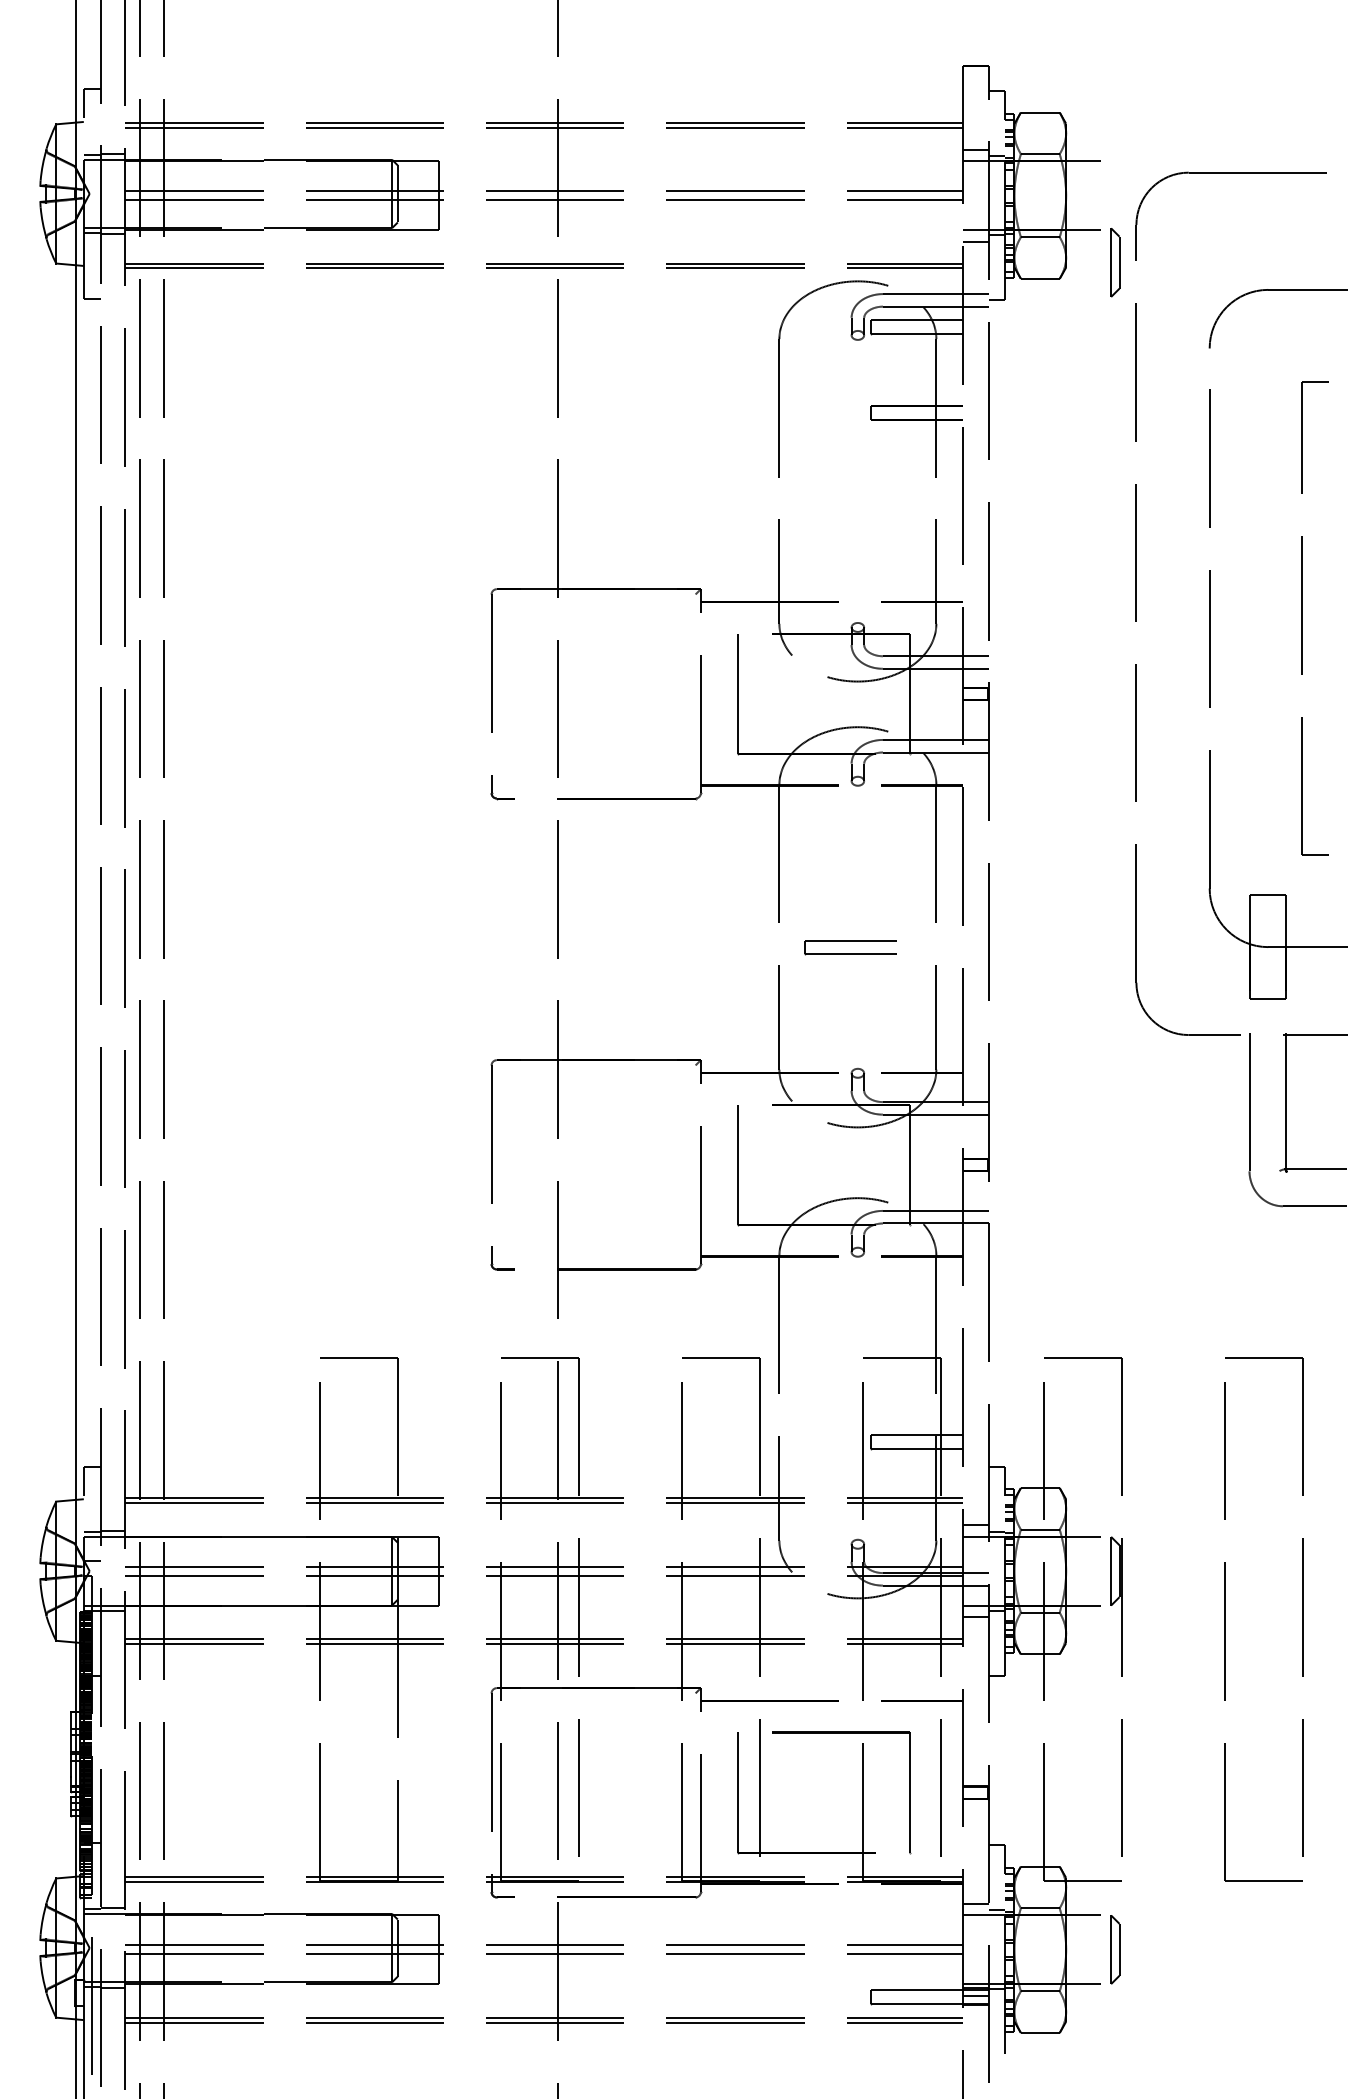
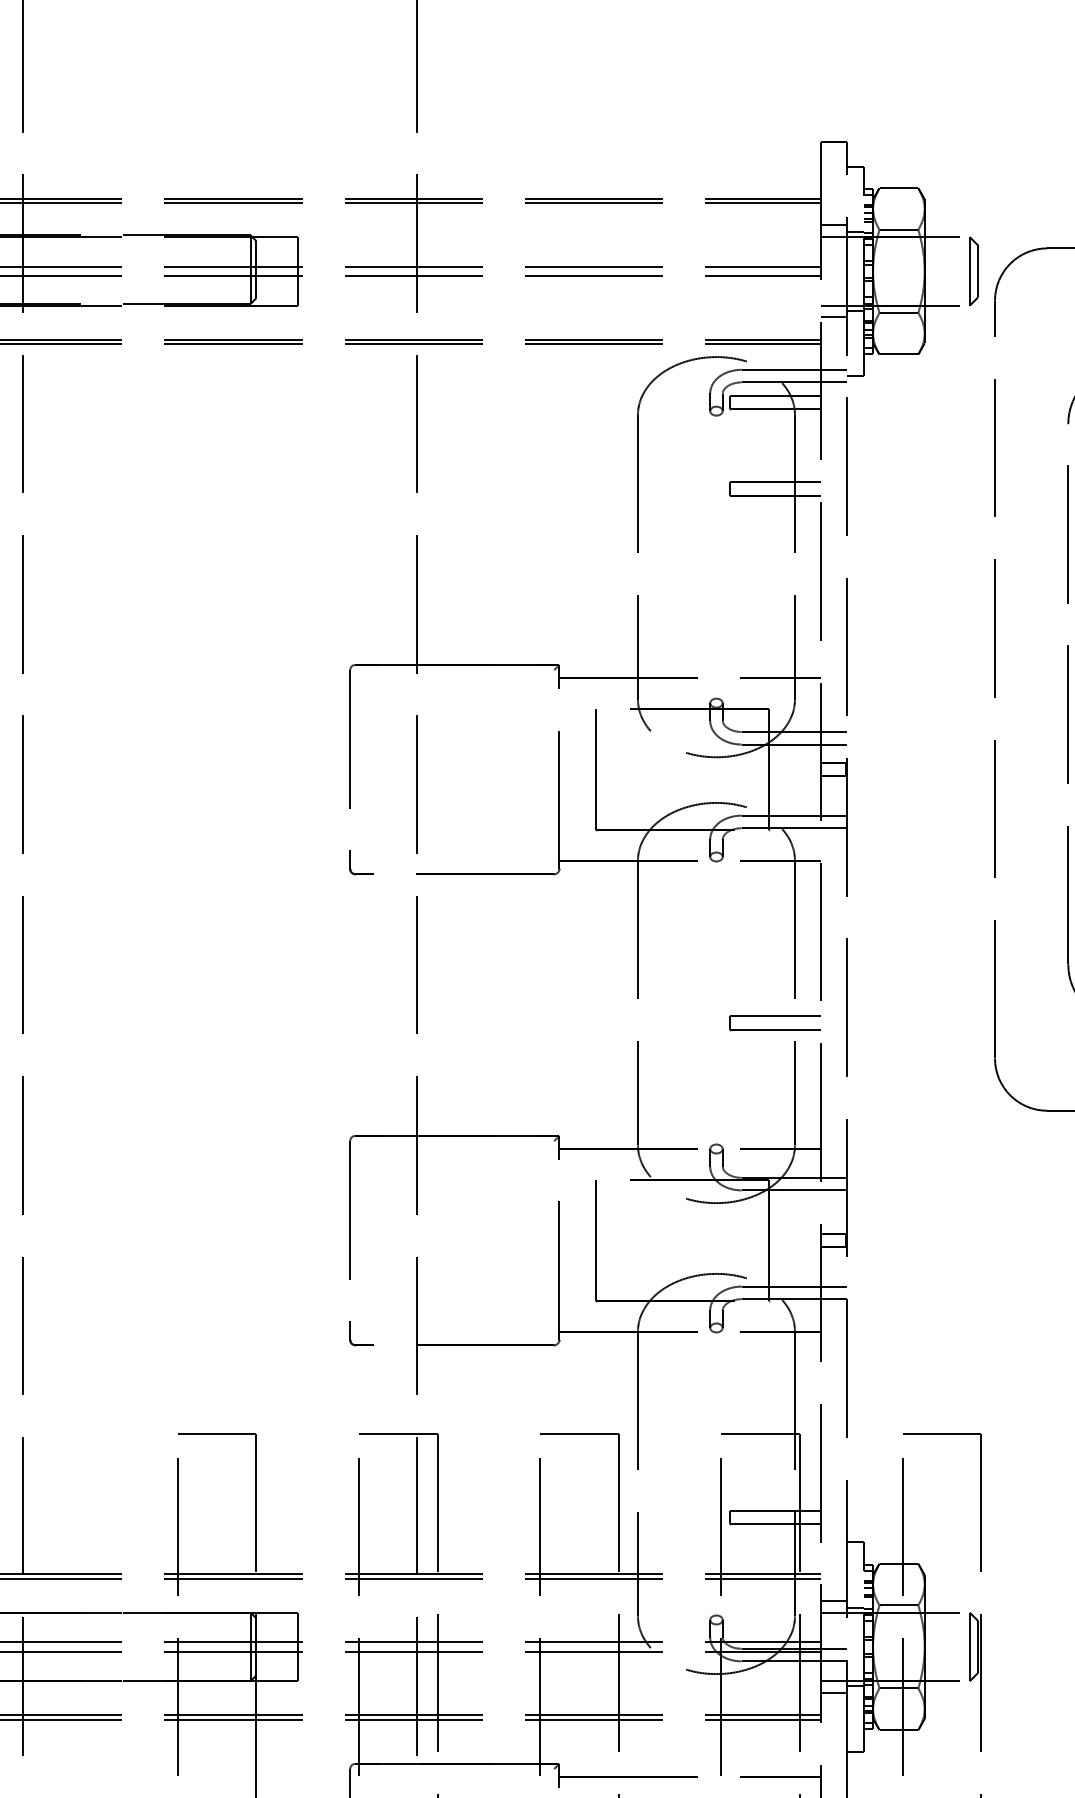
part: (1115, 262) -> (974, 271), moved
part: (850, 947) -> (775, 1023), moved

